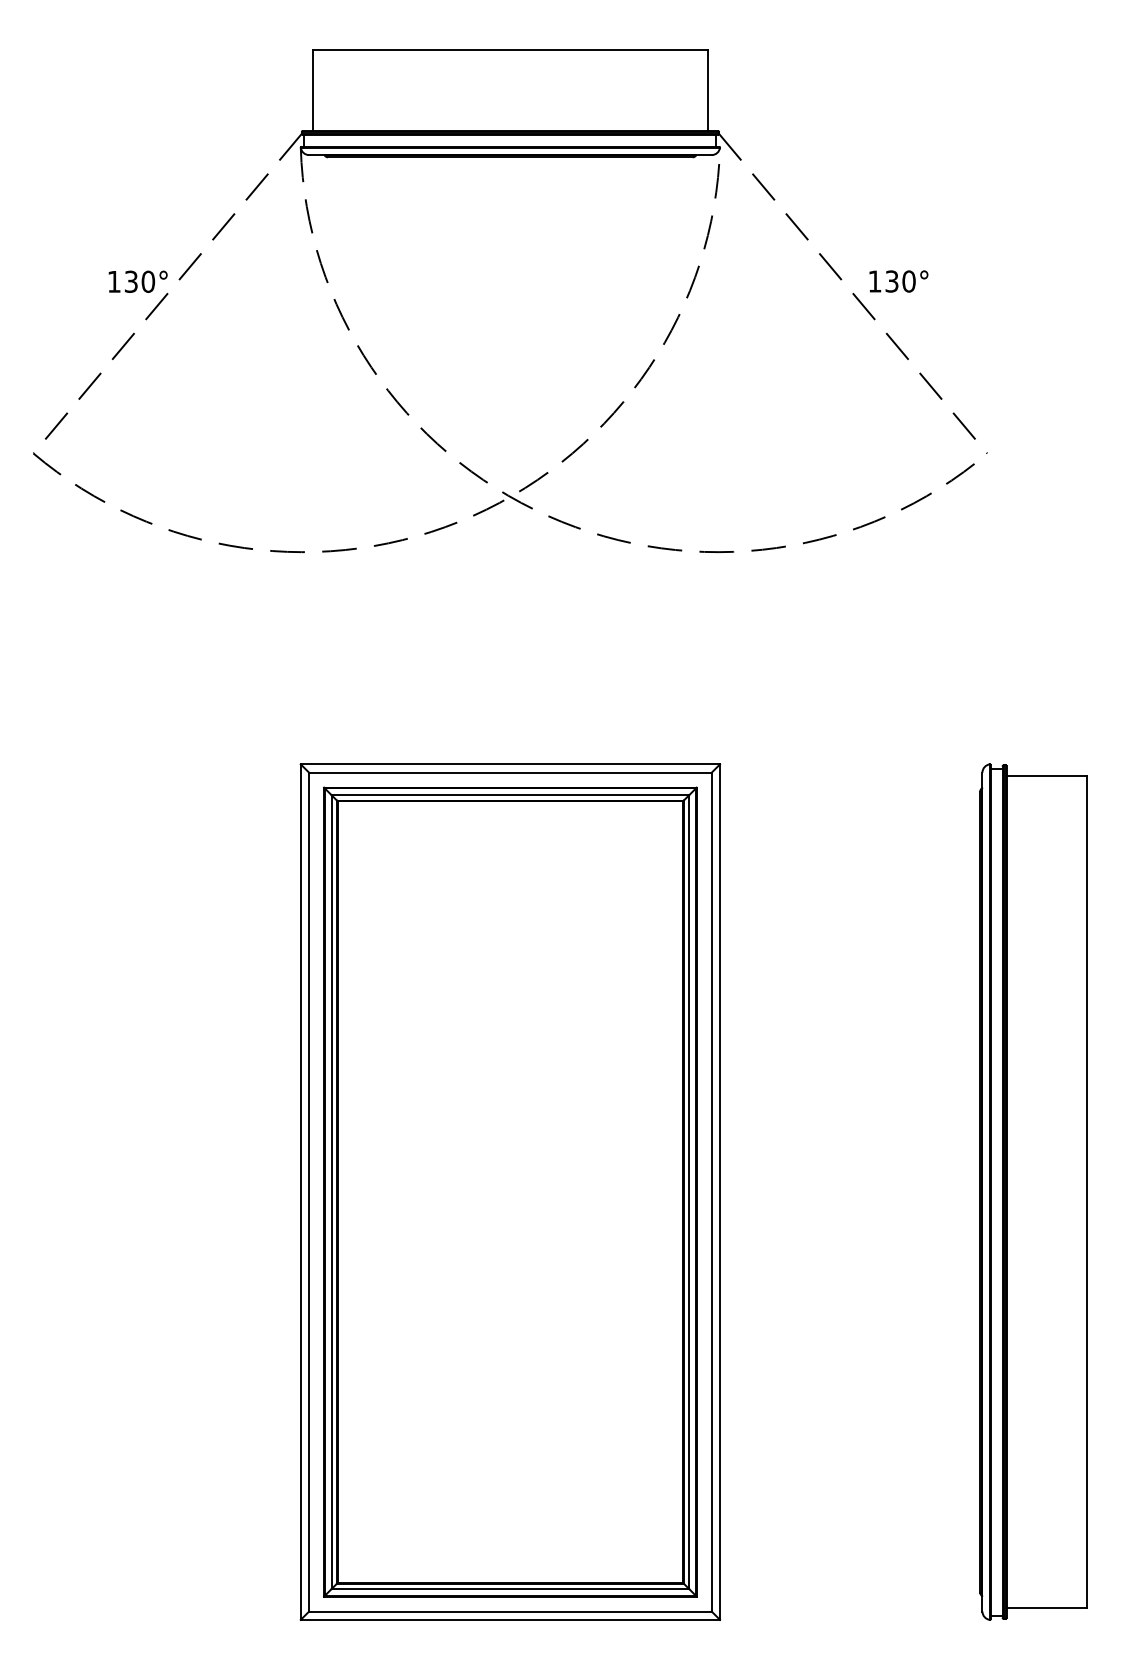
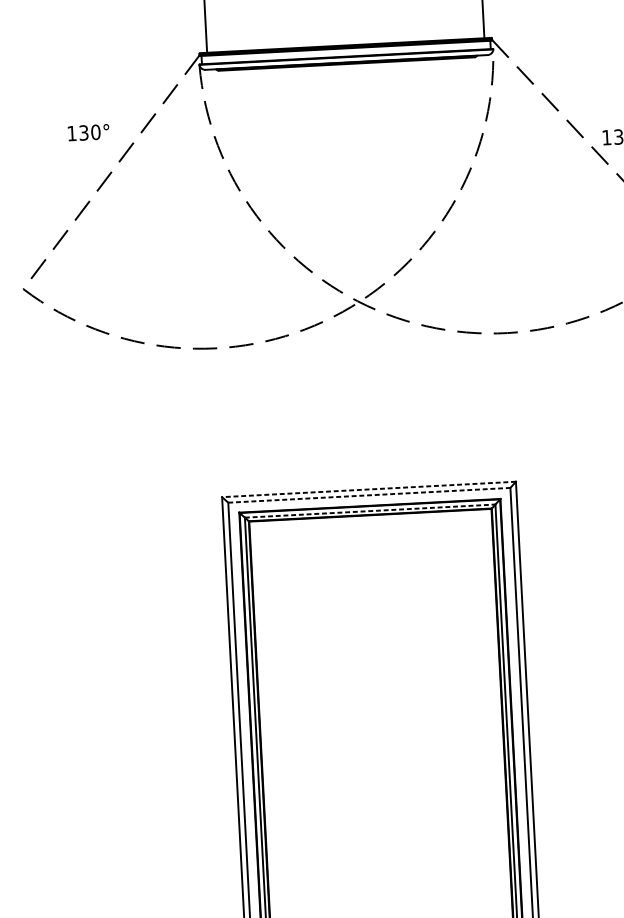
text: (137, 281) -> (88, 132), moved
line: (510, 764) -> (369, 489), solid -> dashed
line: (510, 772) -> (369, 495), solid -> dashed
line: (510, 795) -> (370, 511), solid -> dashed

